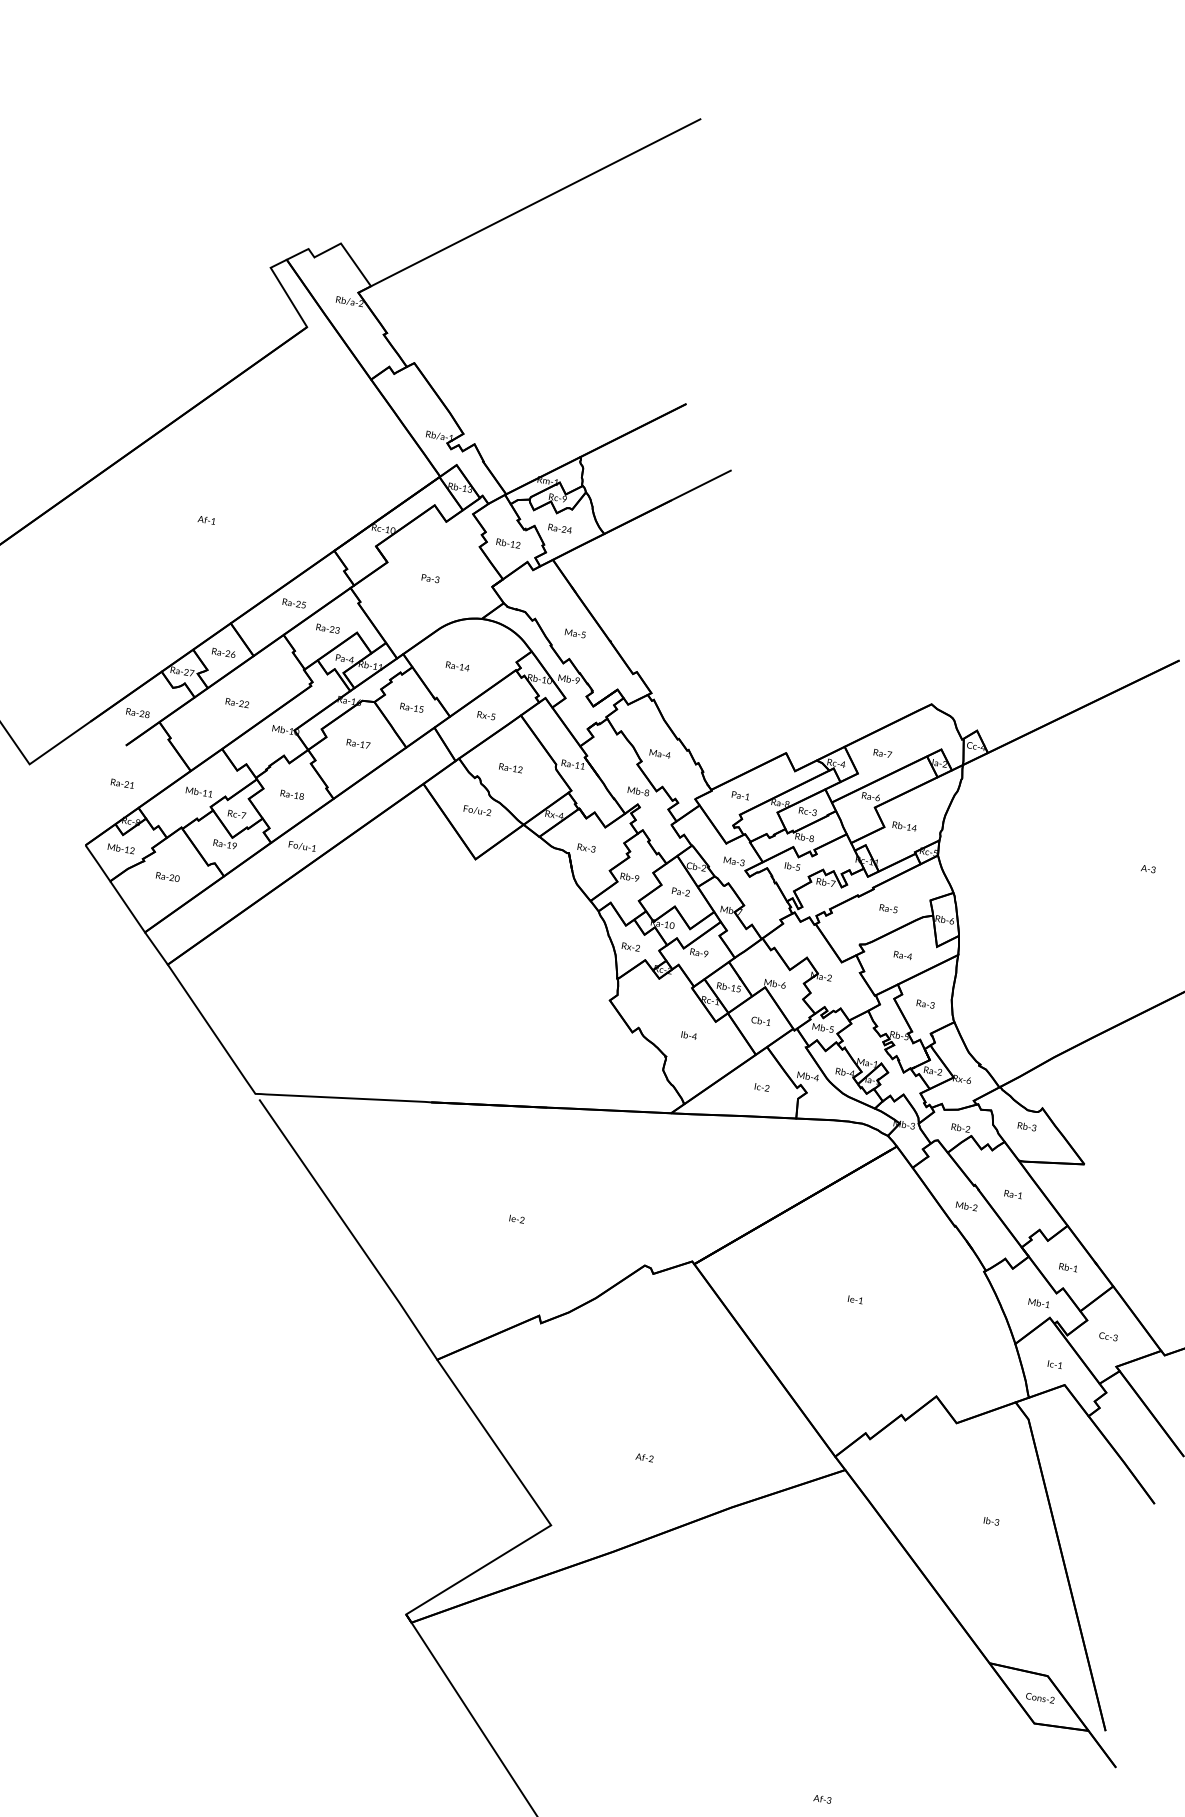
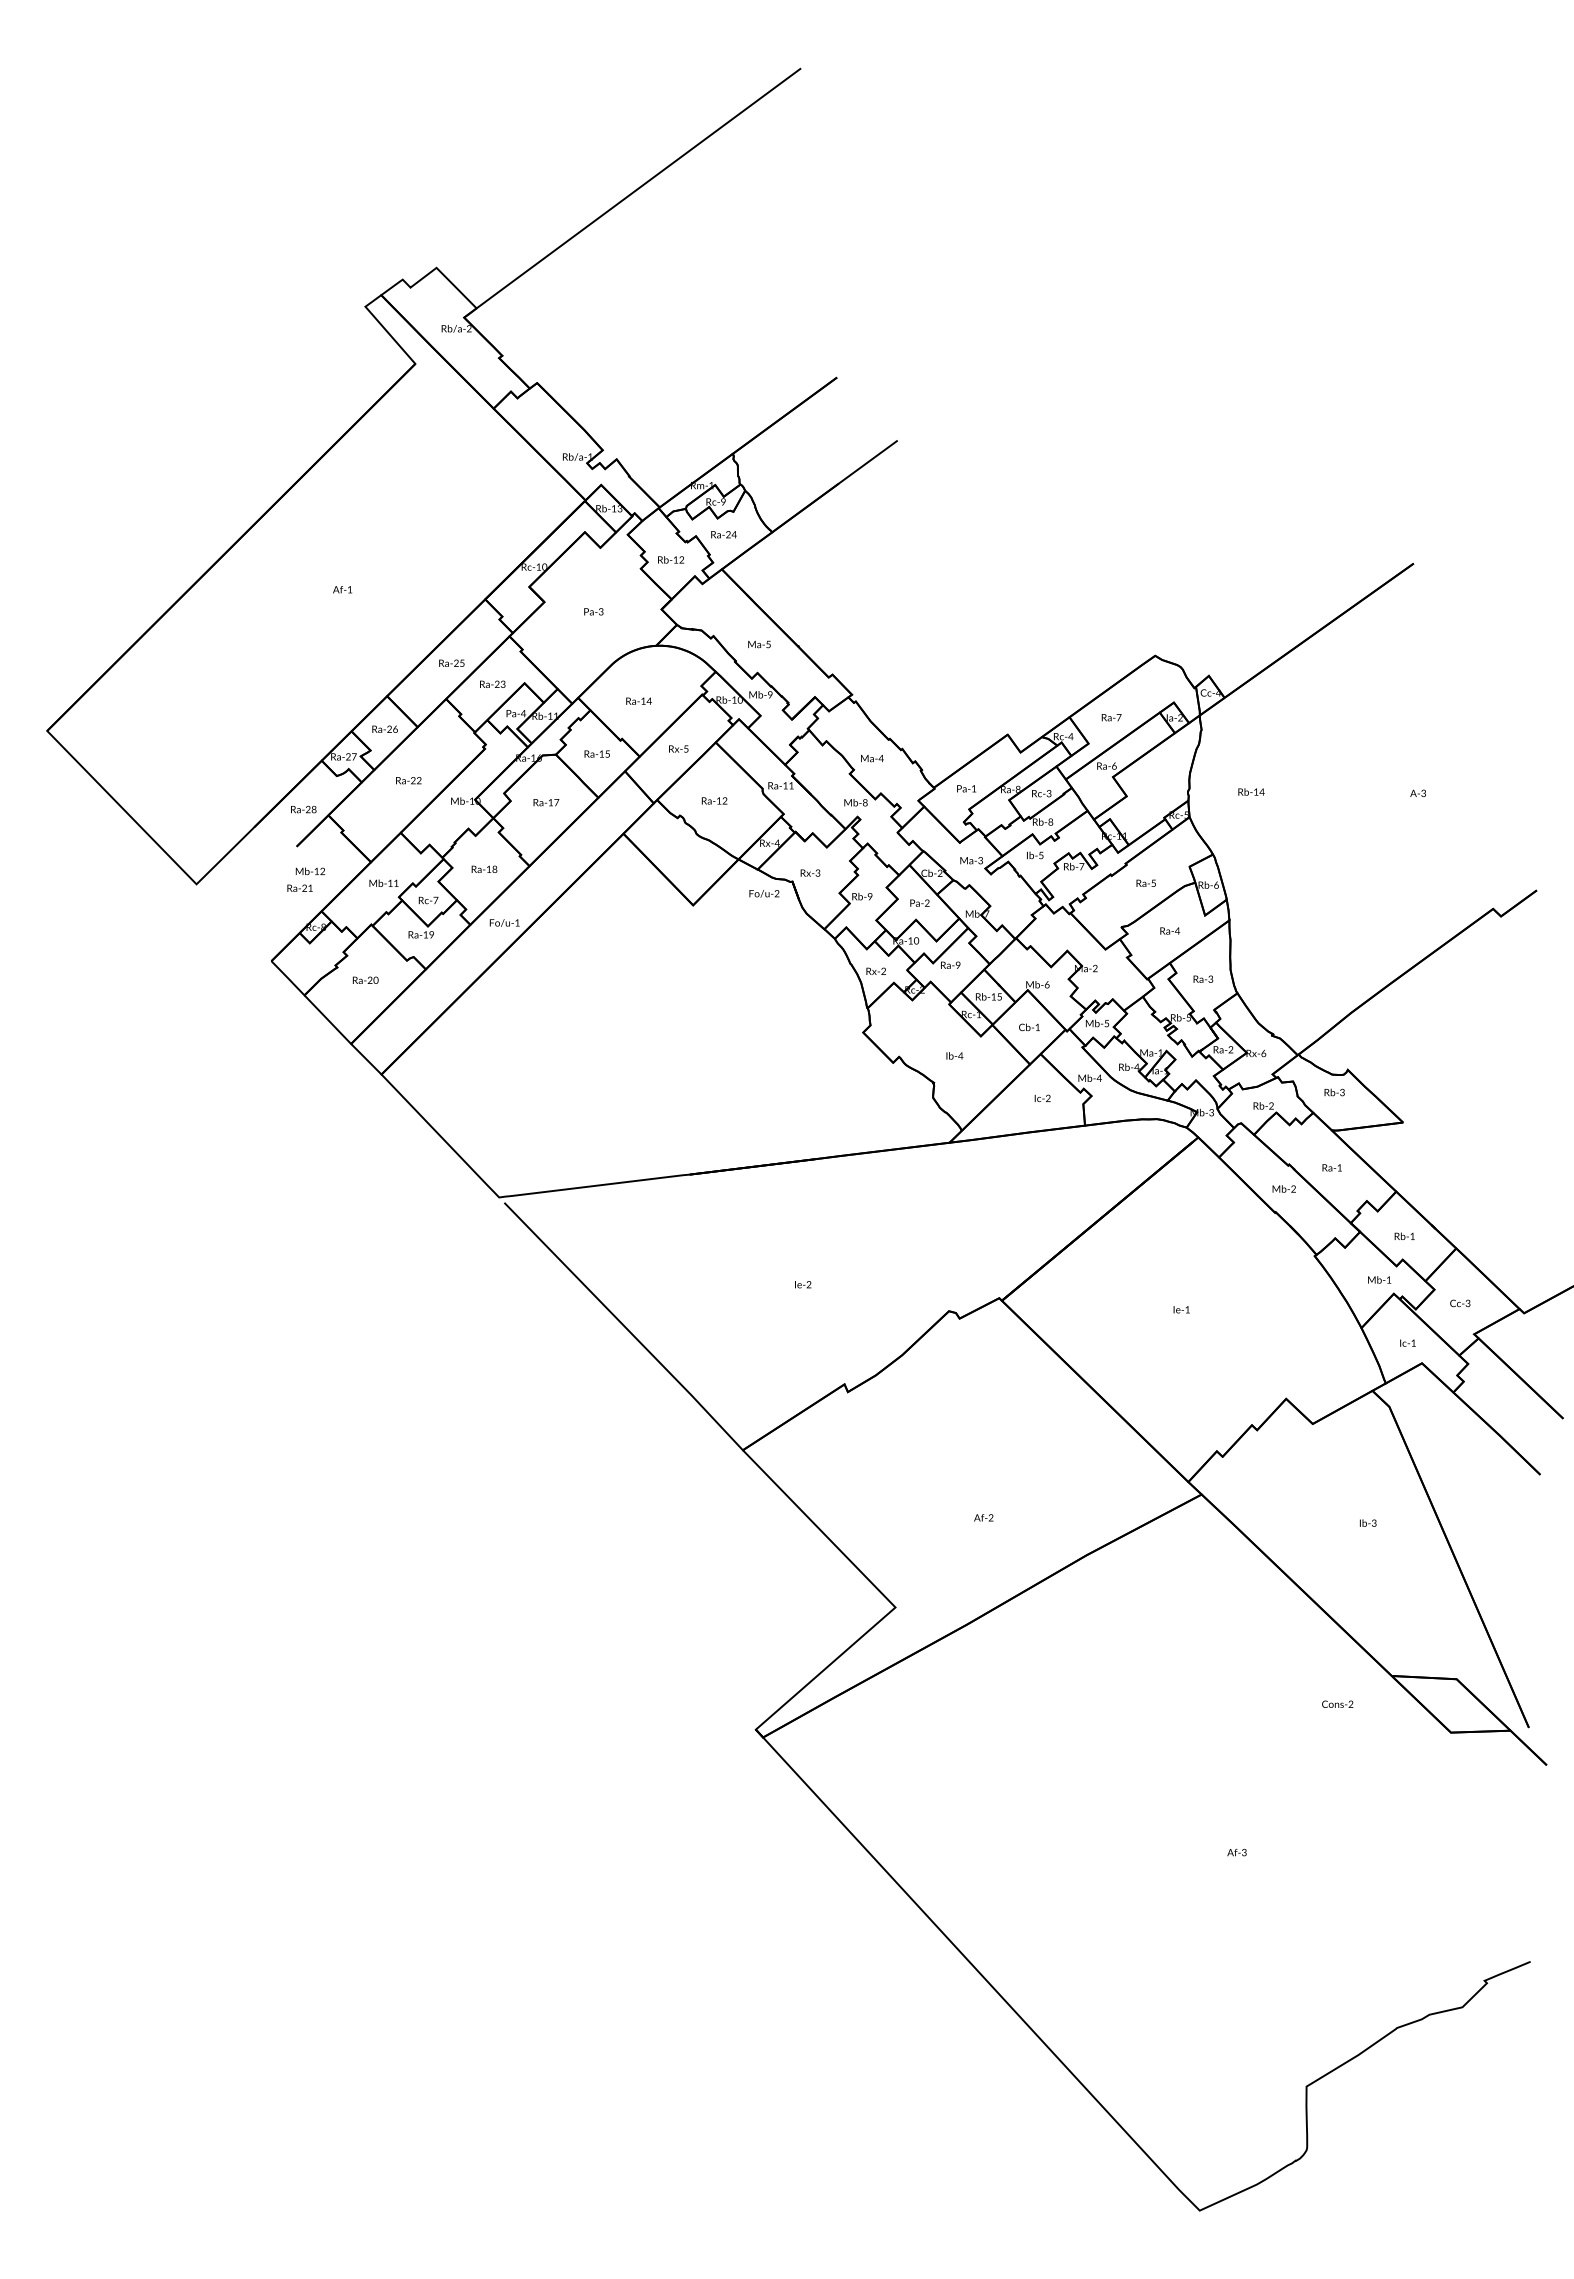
text: (477, 810) -> (764, 893), moved
text: (904, 826) -> (1251, 791), moved
text: (120, 848) -> (309, 871), moved
text: (1040, 1697) -> (1337, 1703), moved

